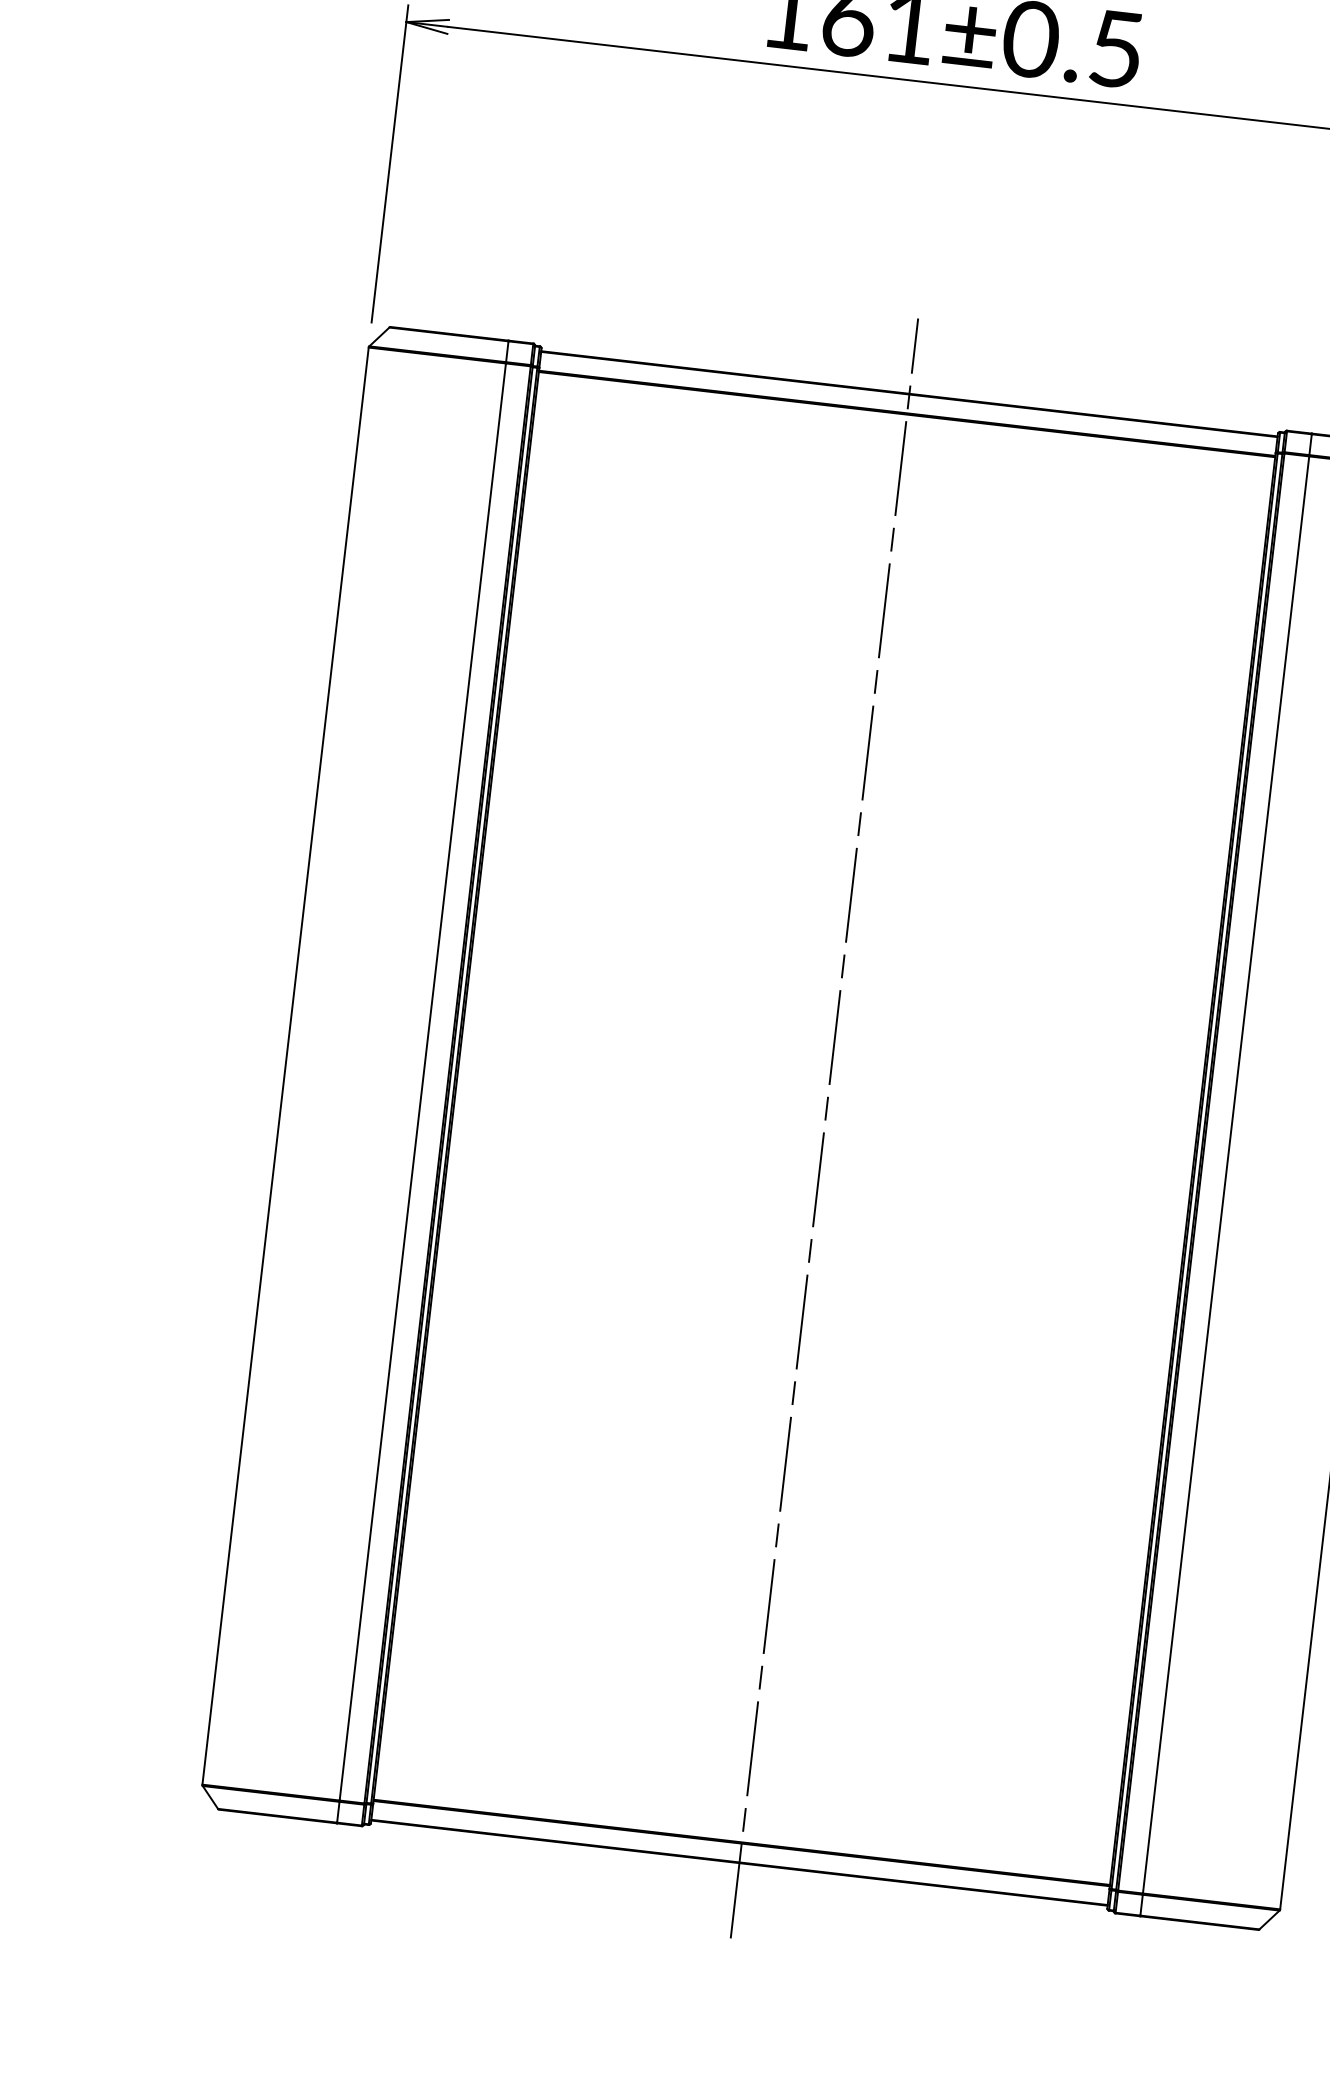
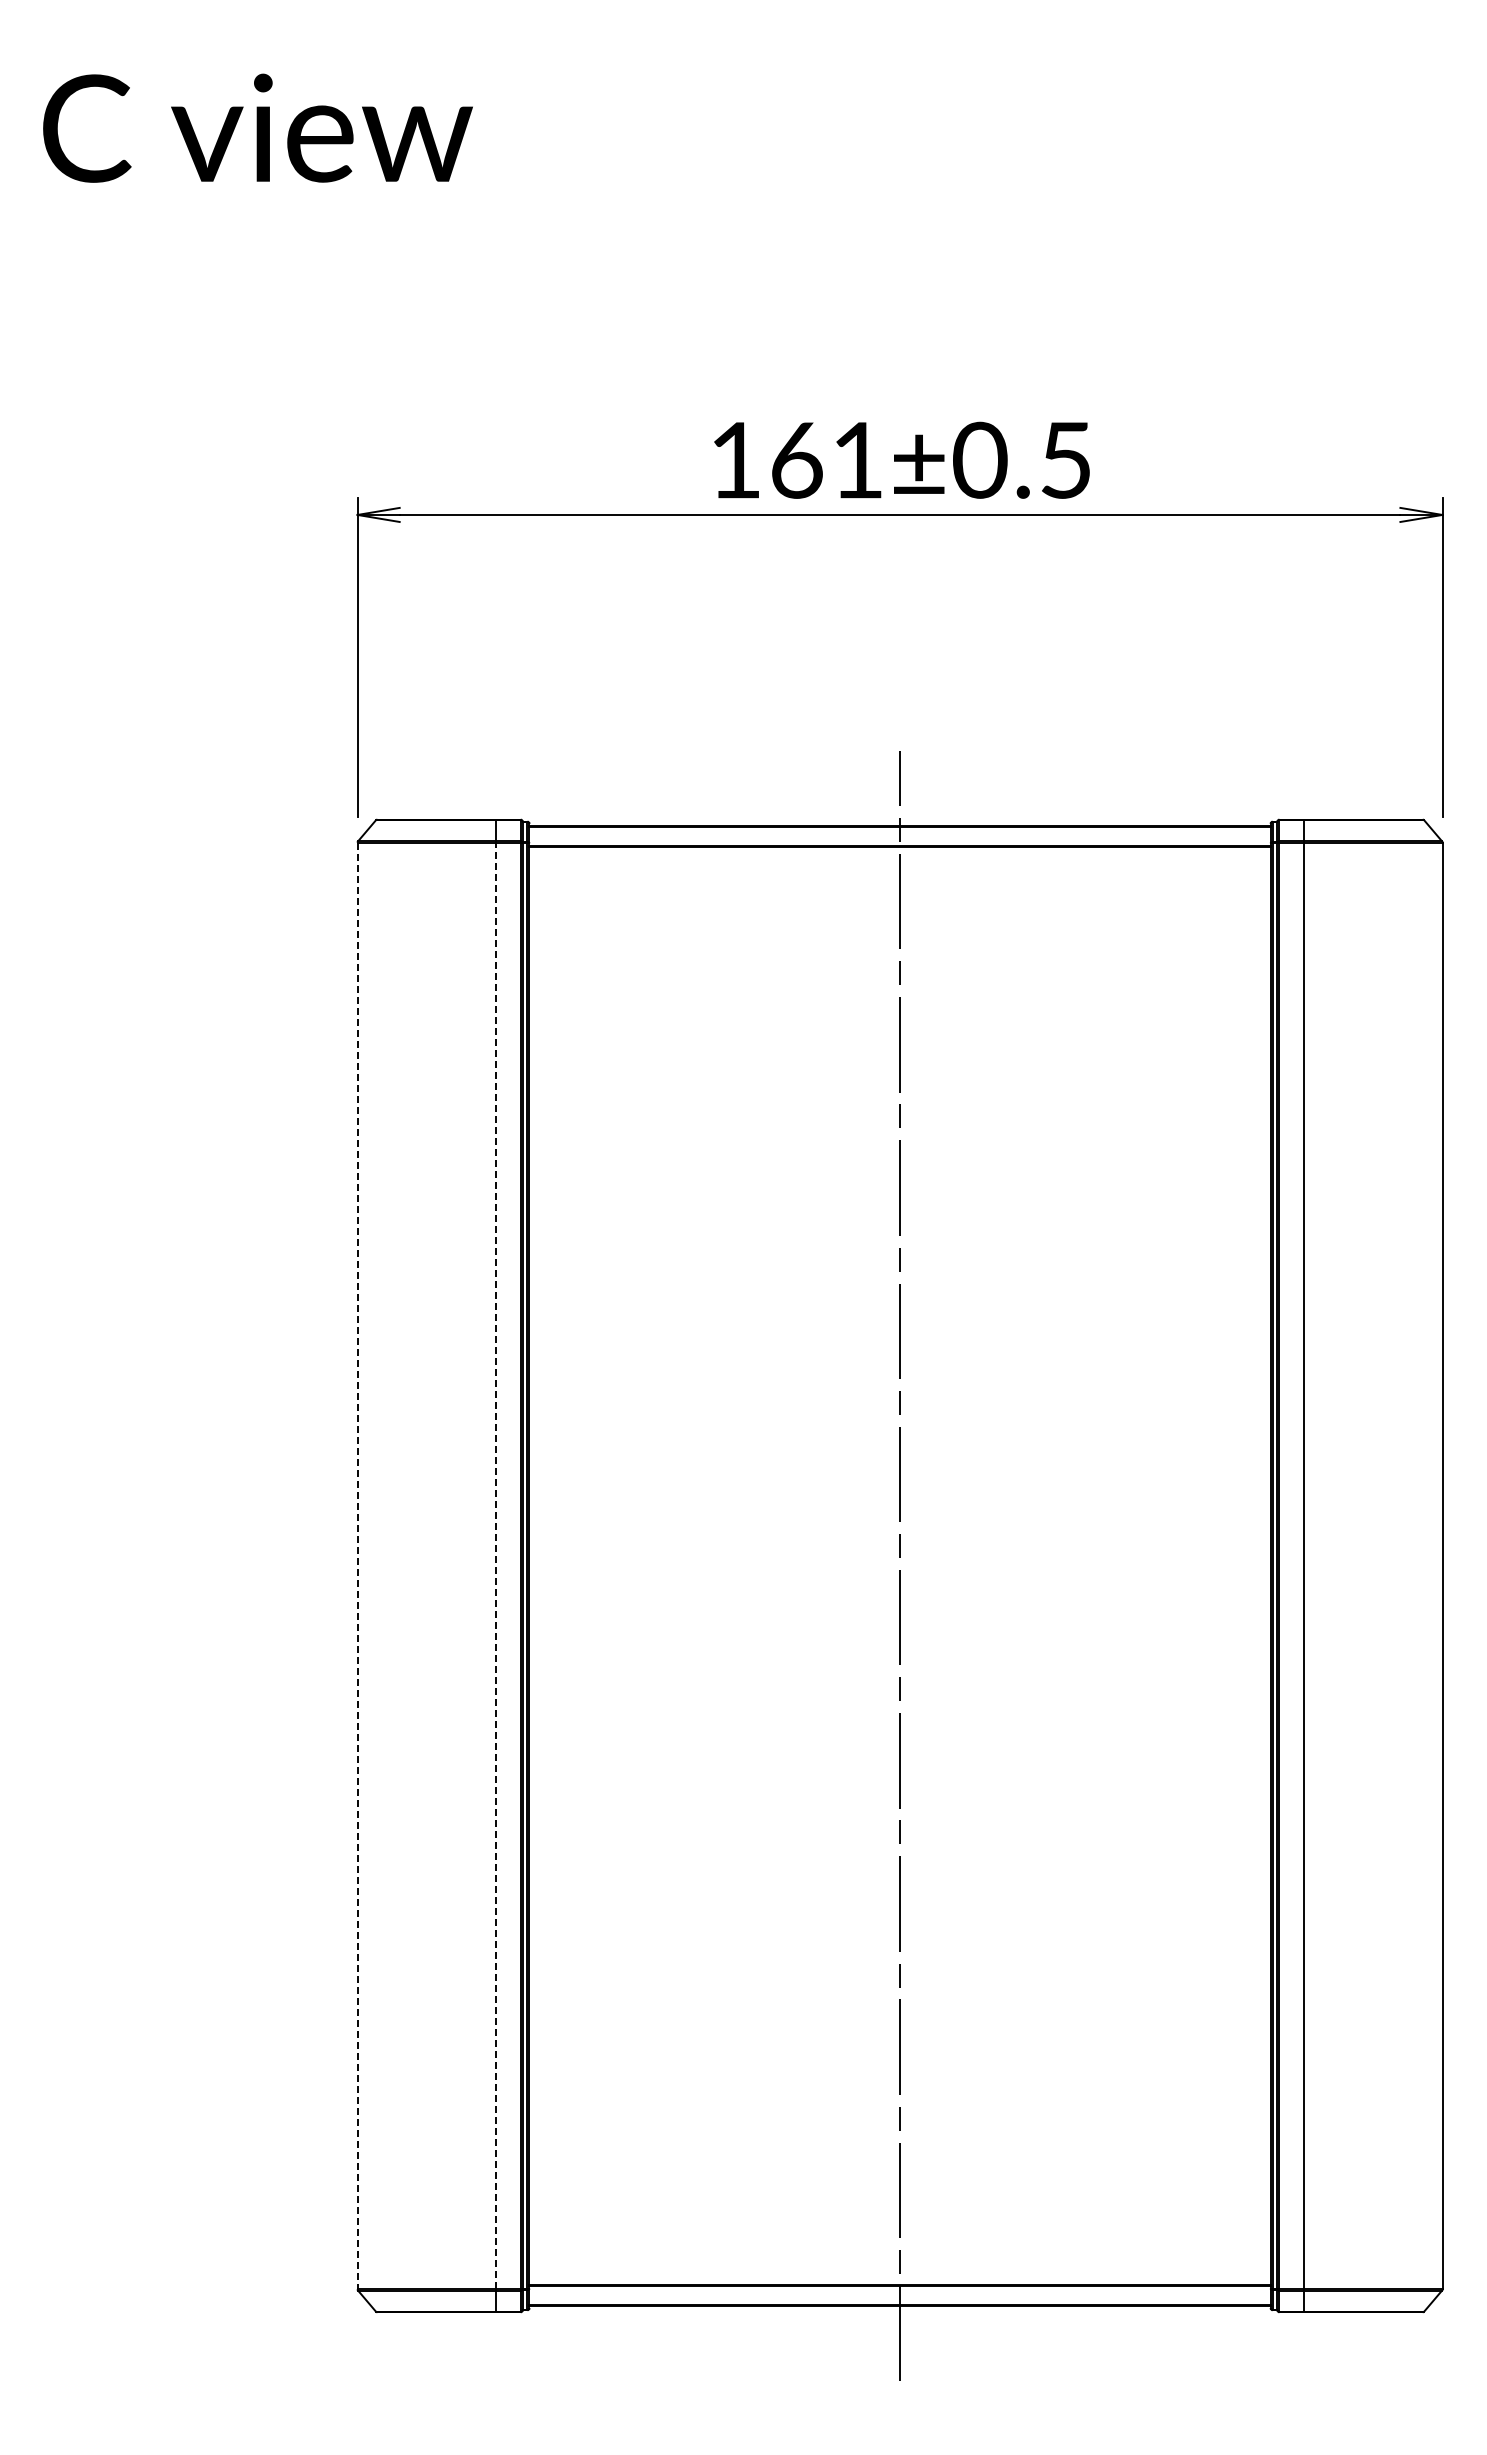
line: (285, 1066) -> (357, 1566), solid -> dashed
line: (422, 1081) -> (495, 1565), solid -> dashed

